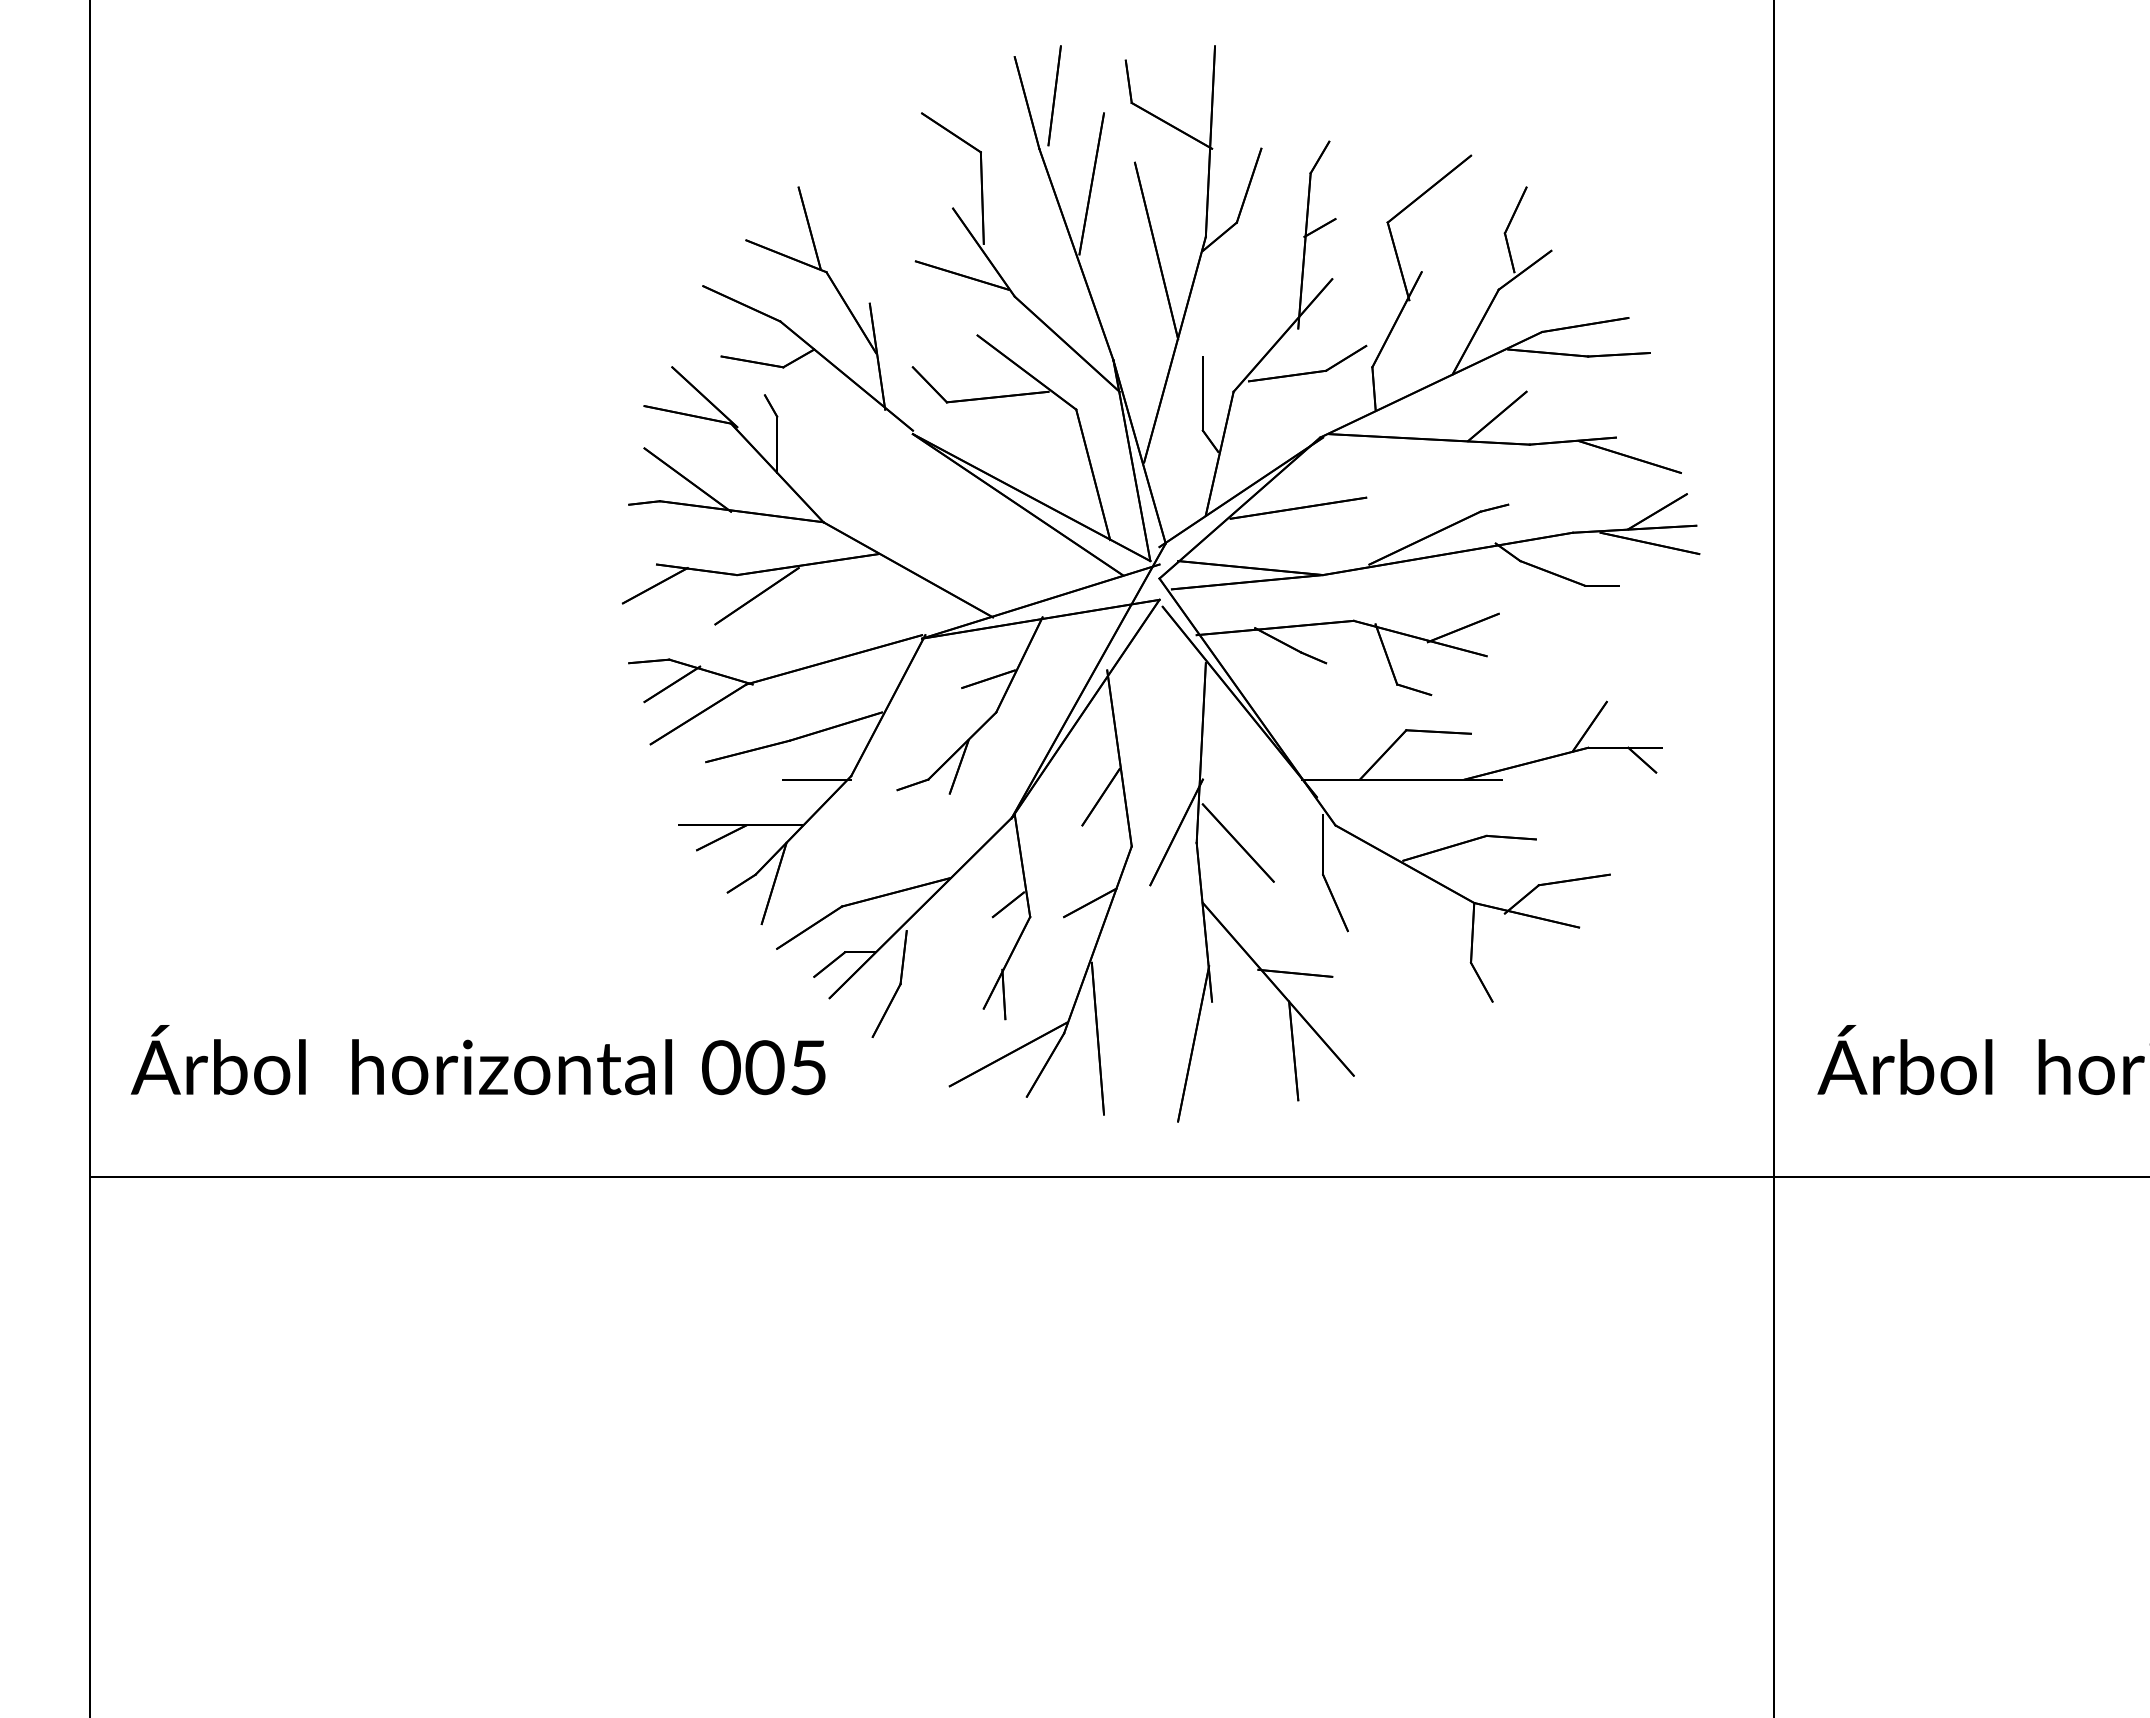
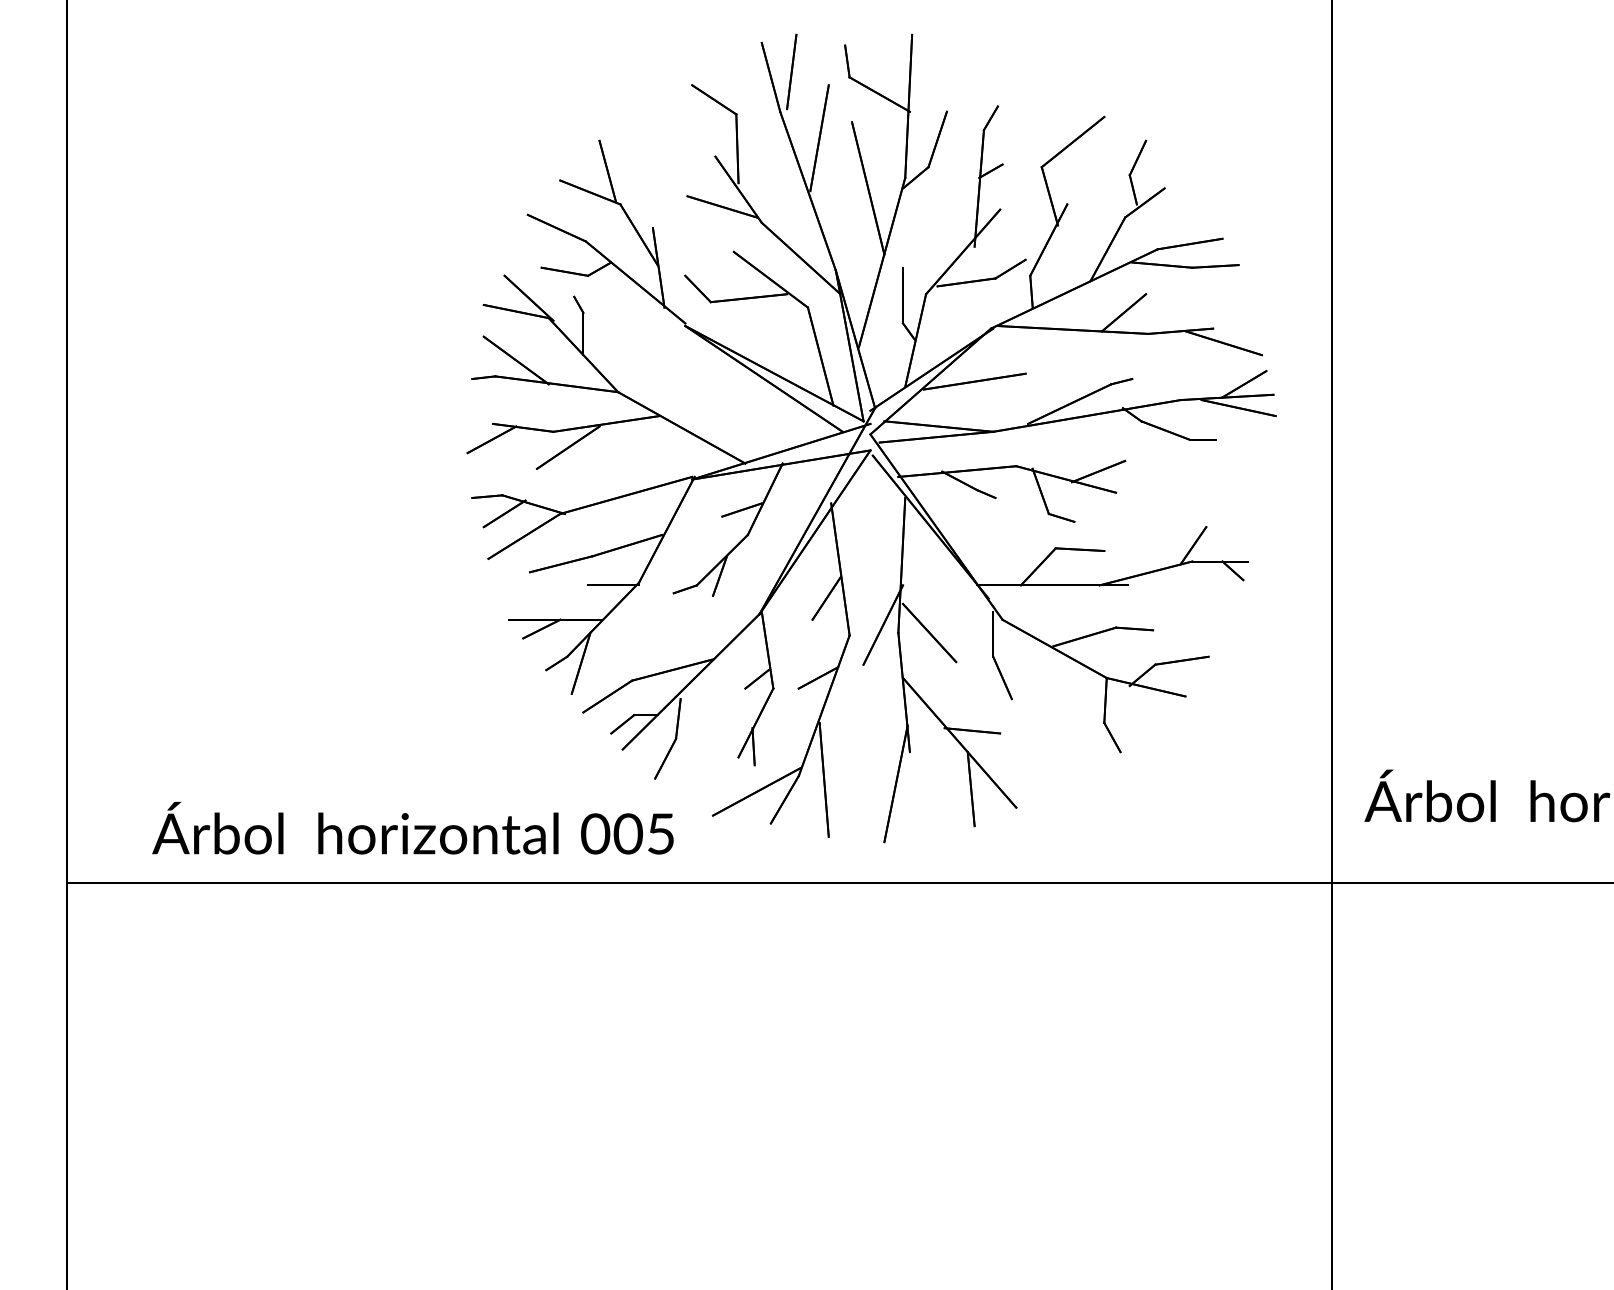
text: (477, 1060) -> (412, 828), moved

